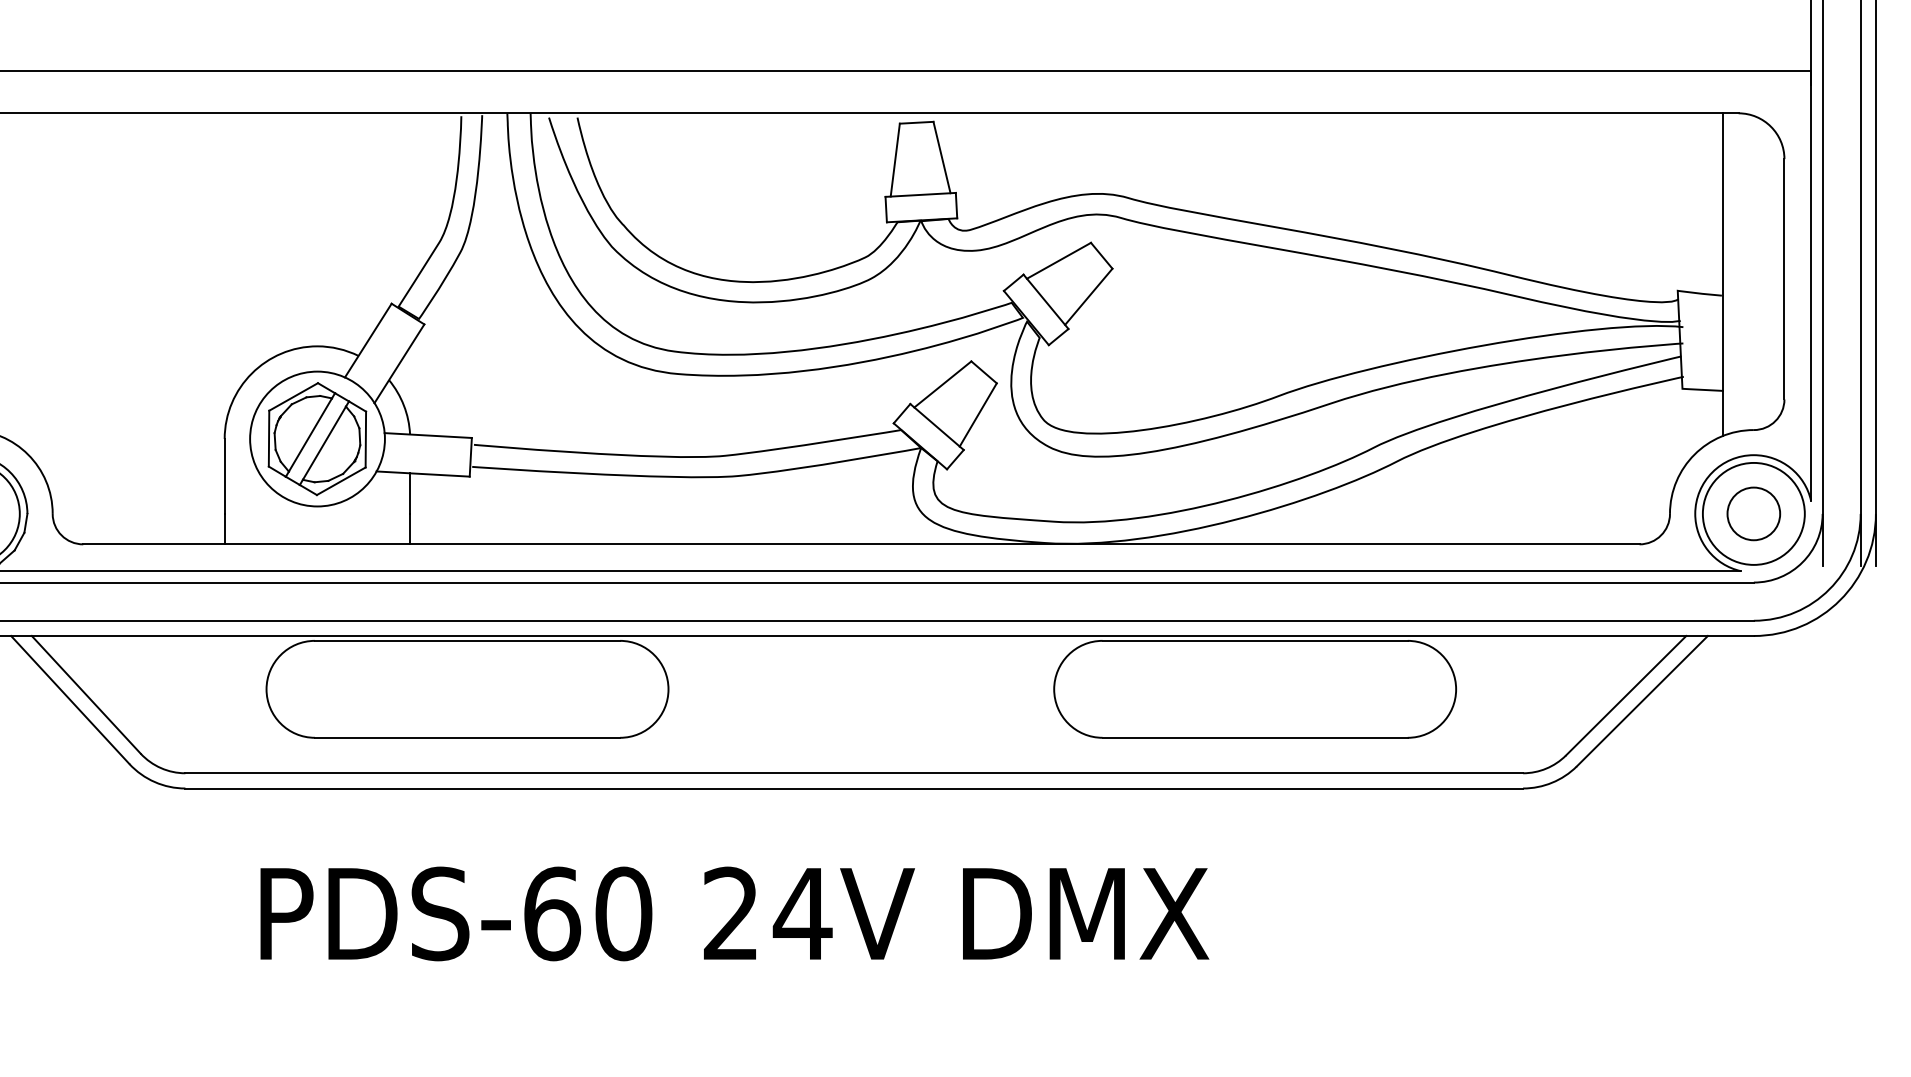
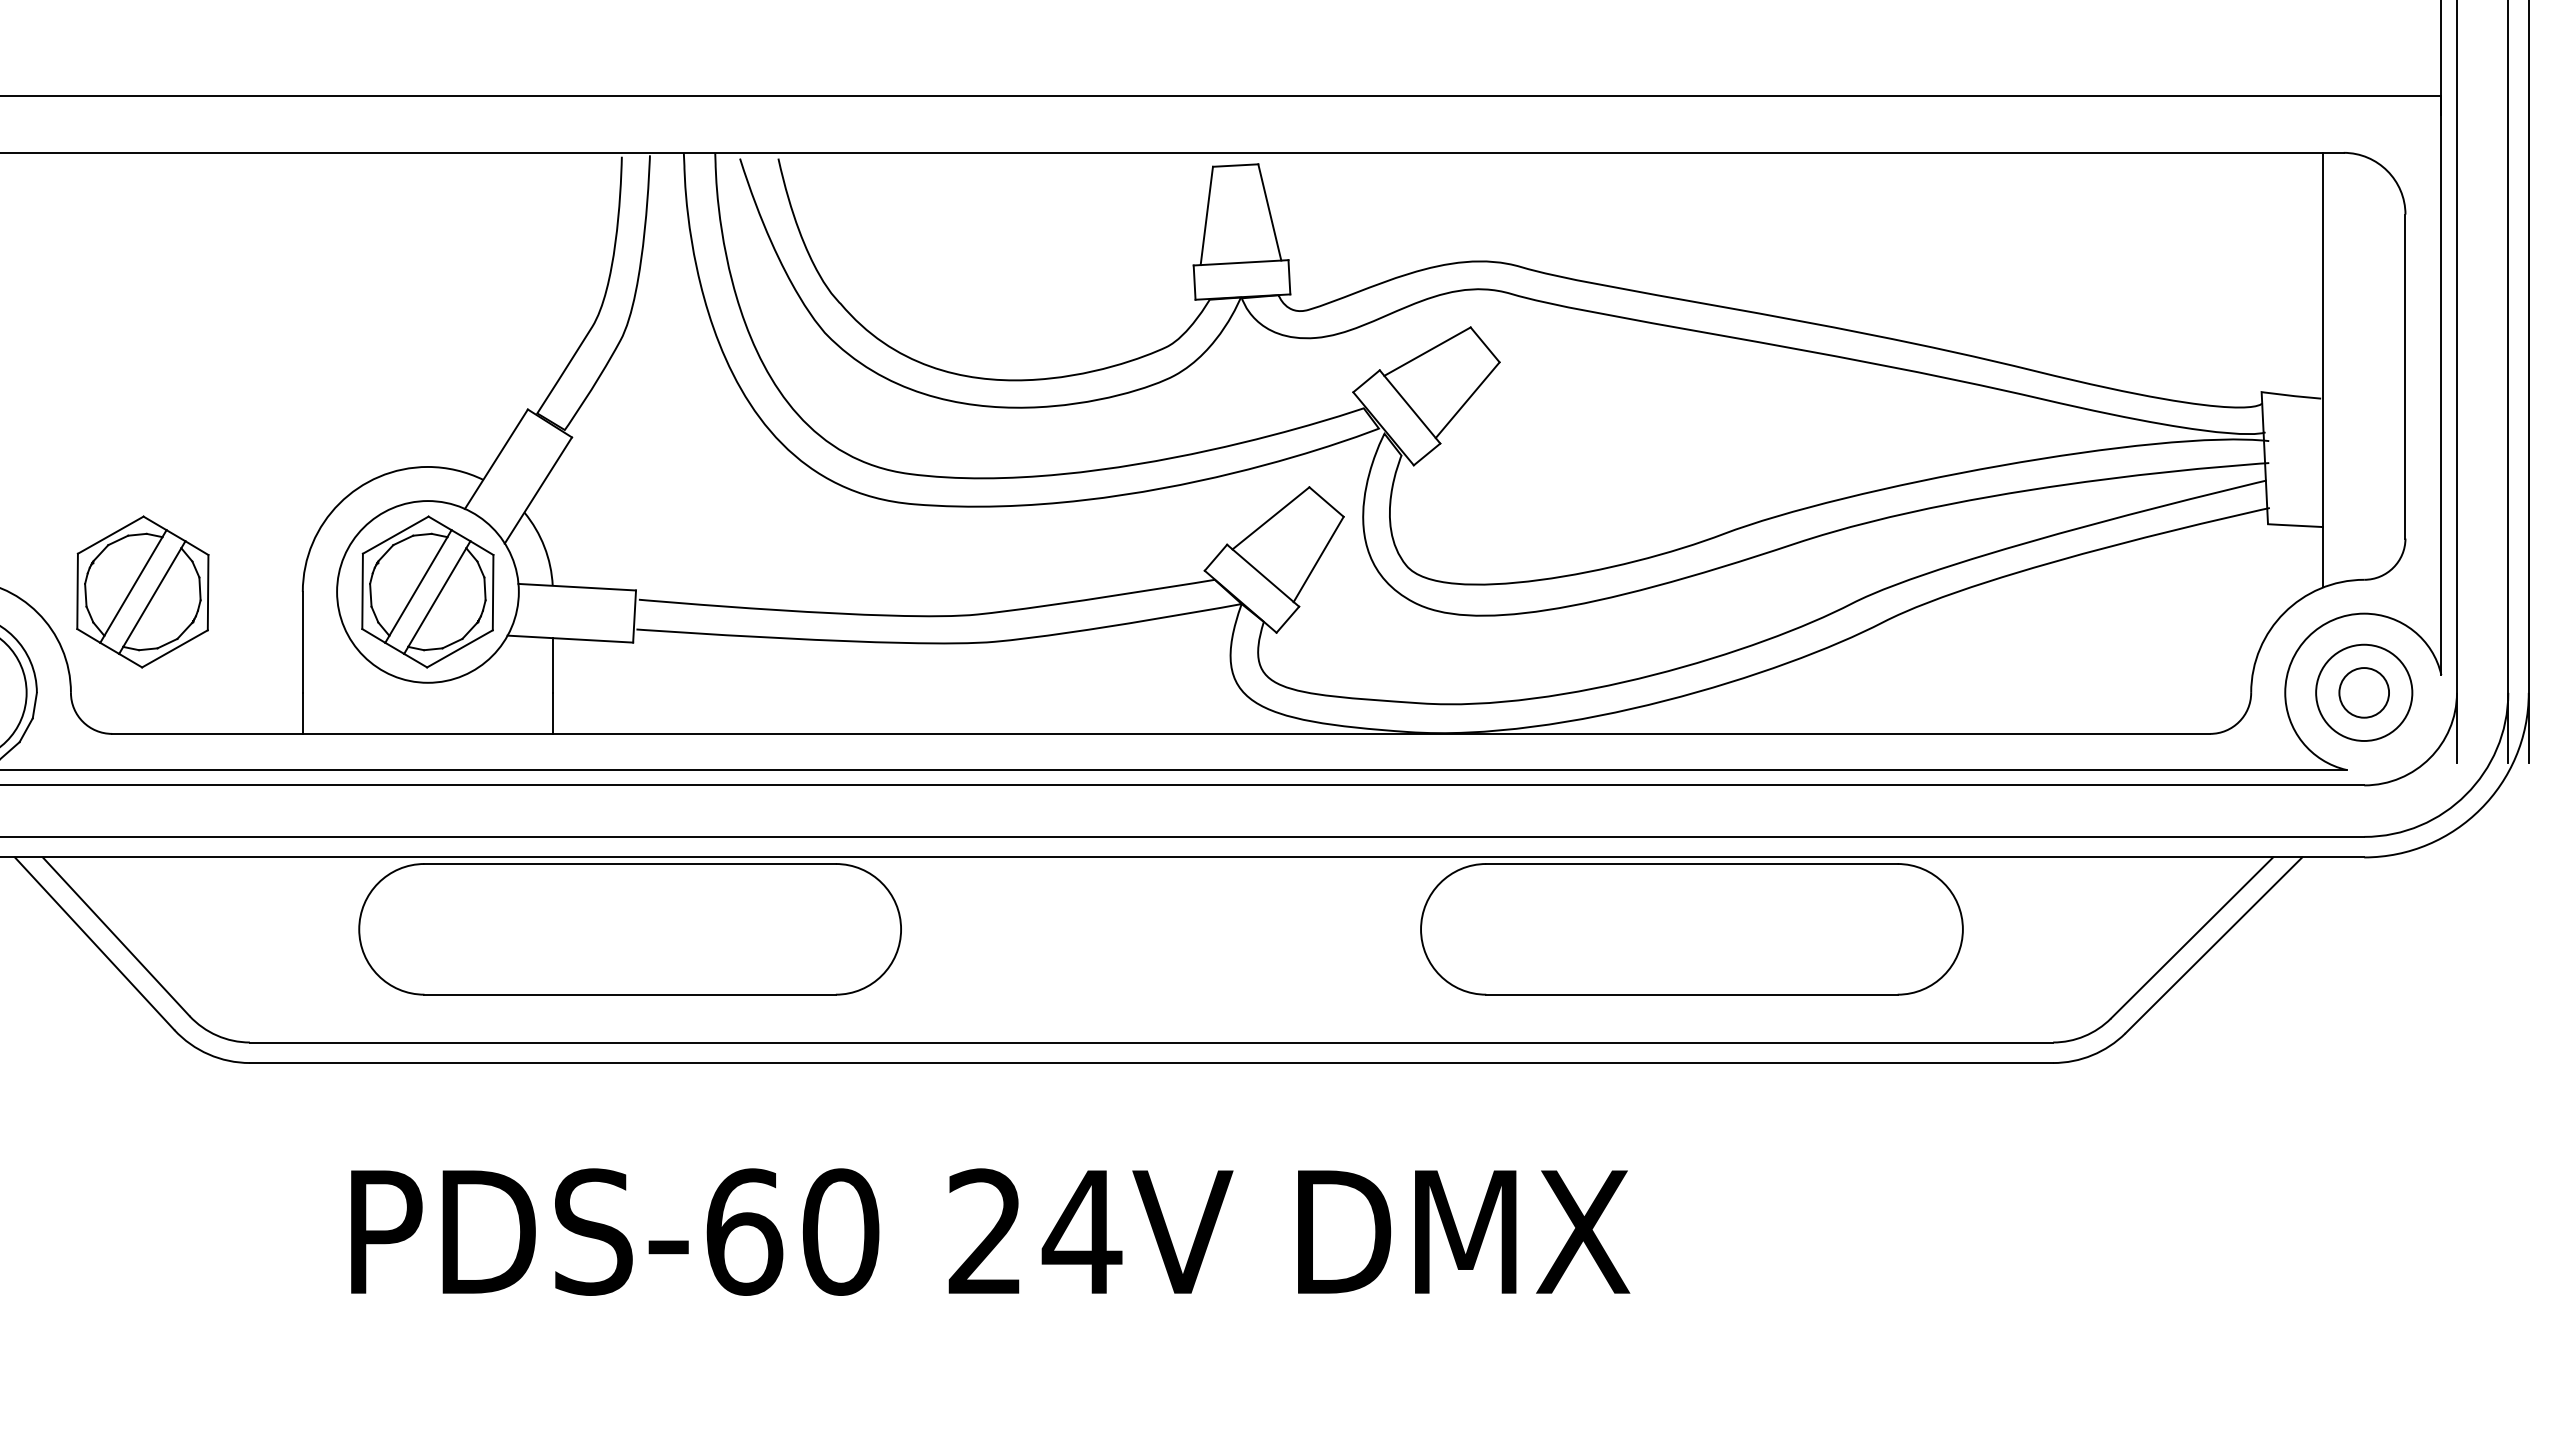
part: (105, 438) -> (142, 591), added
circle: (1753, 513) -> (2363, 692), size x0.7
circle: (1753, 513) -> (2363, 692), size x0.7

